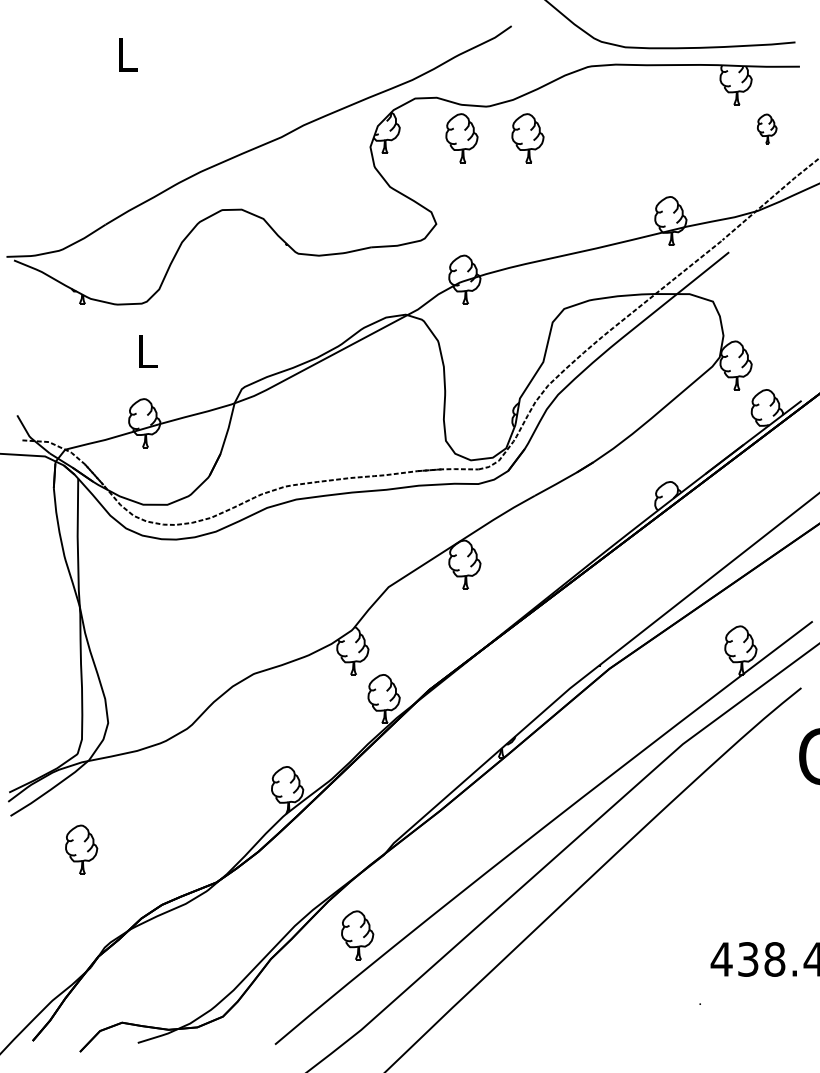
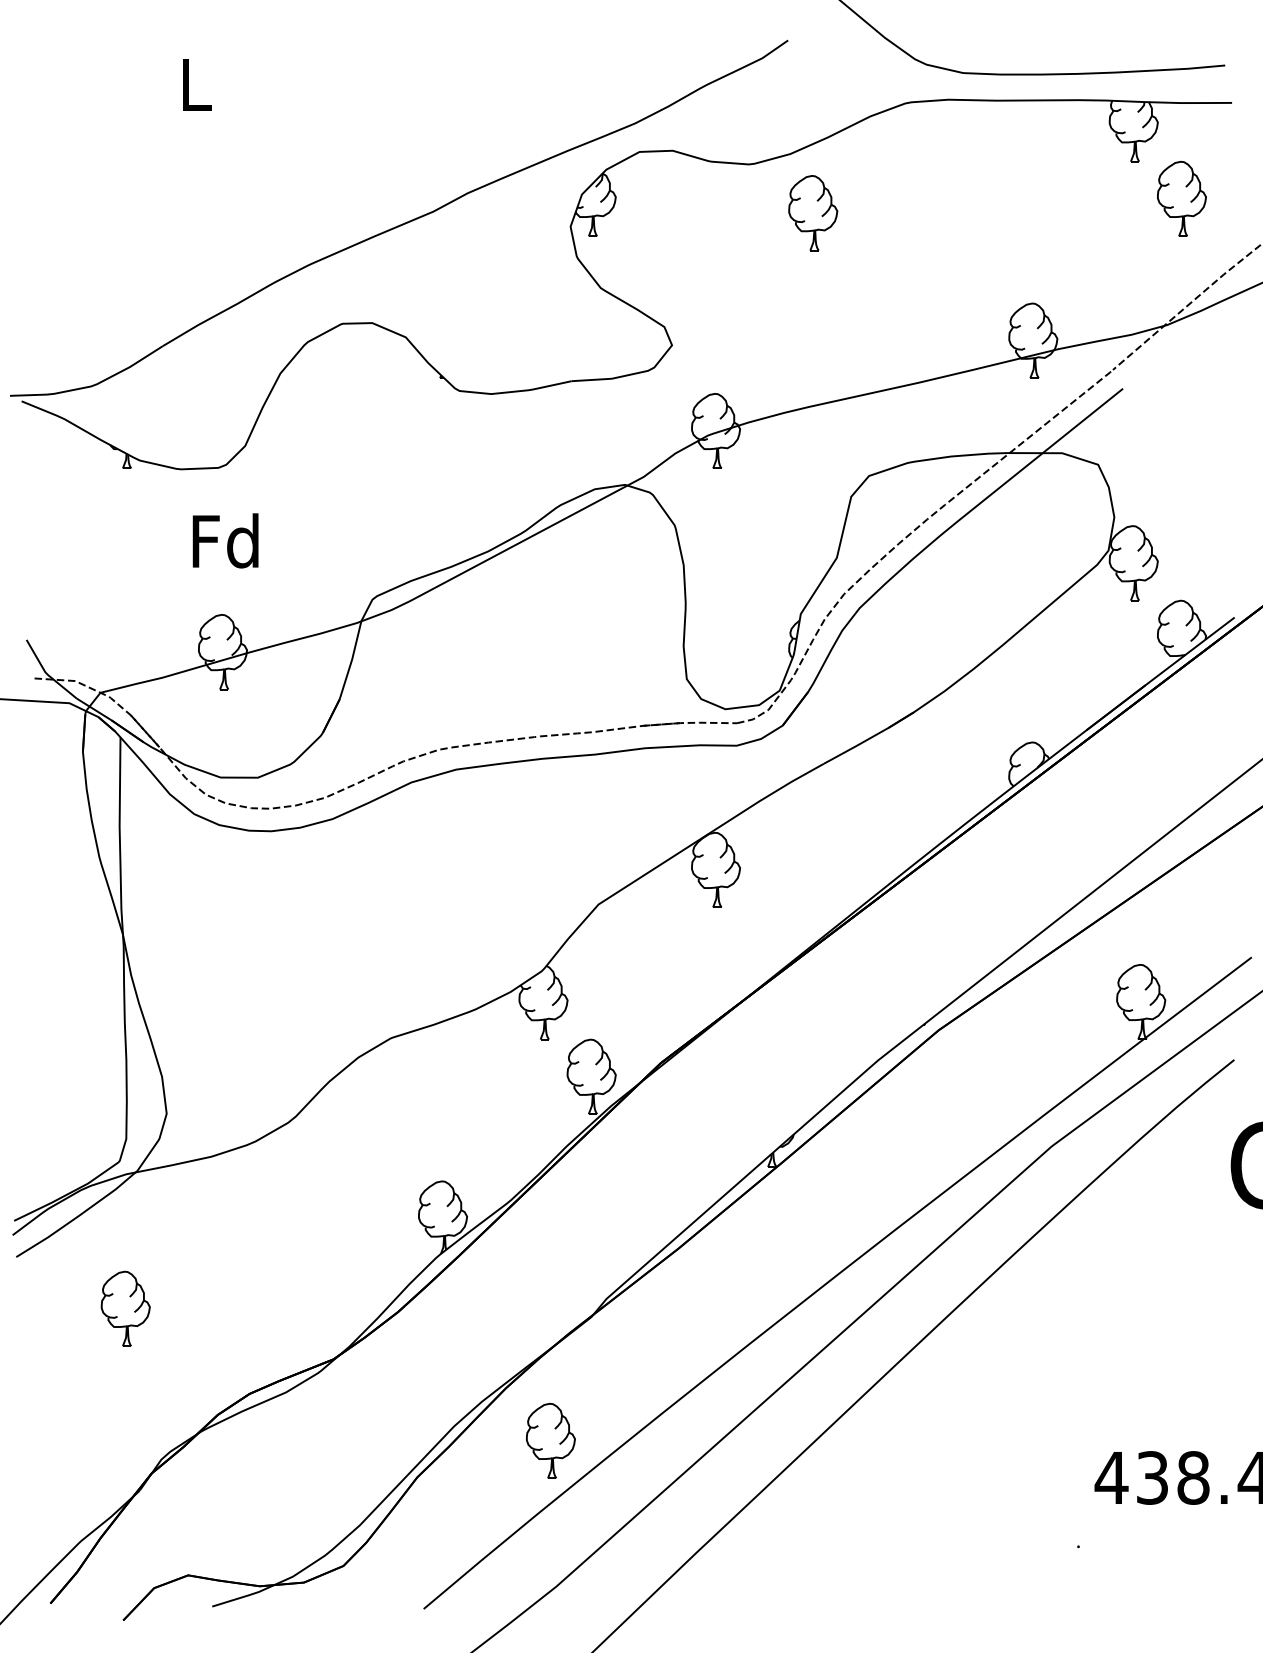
part: (766, 128) -> (1180, 198), size x1.67
part: (461, 138) -> (710, 213), removed
text: (146, 350) -> (225, 540), L -> Fd

